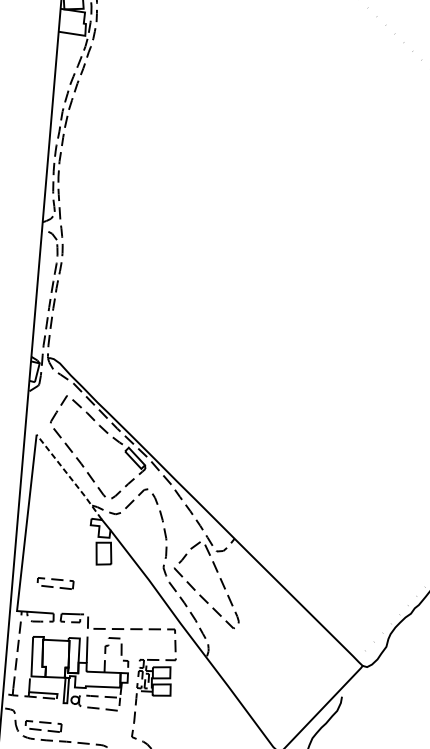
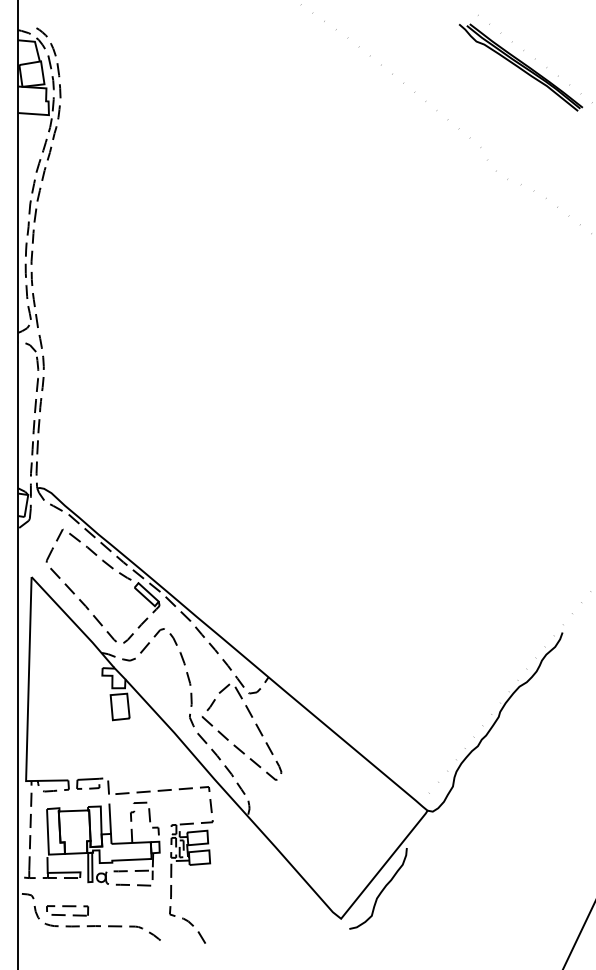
line: (69, 477) -> (73, 622), dashed -> solid
part: (55, 583) -> (67, 745), removed

